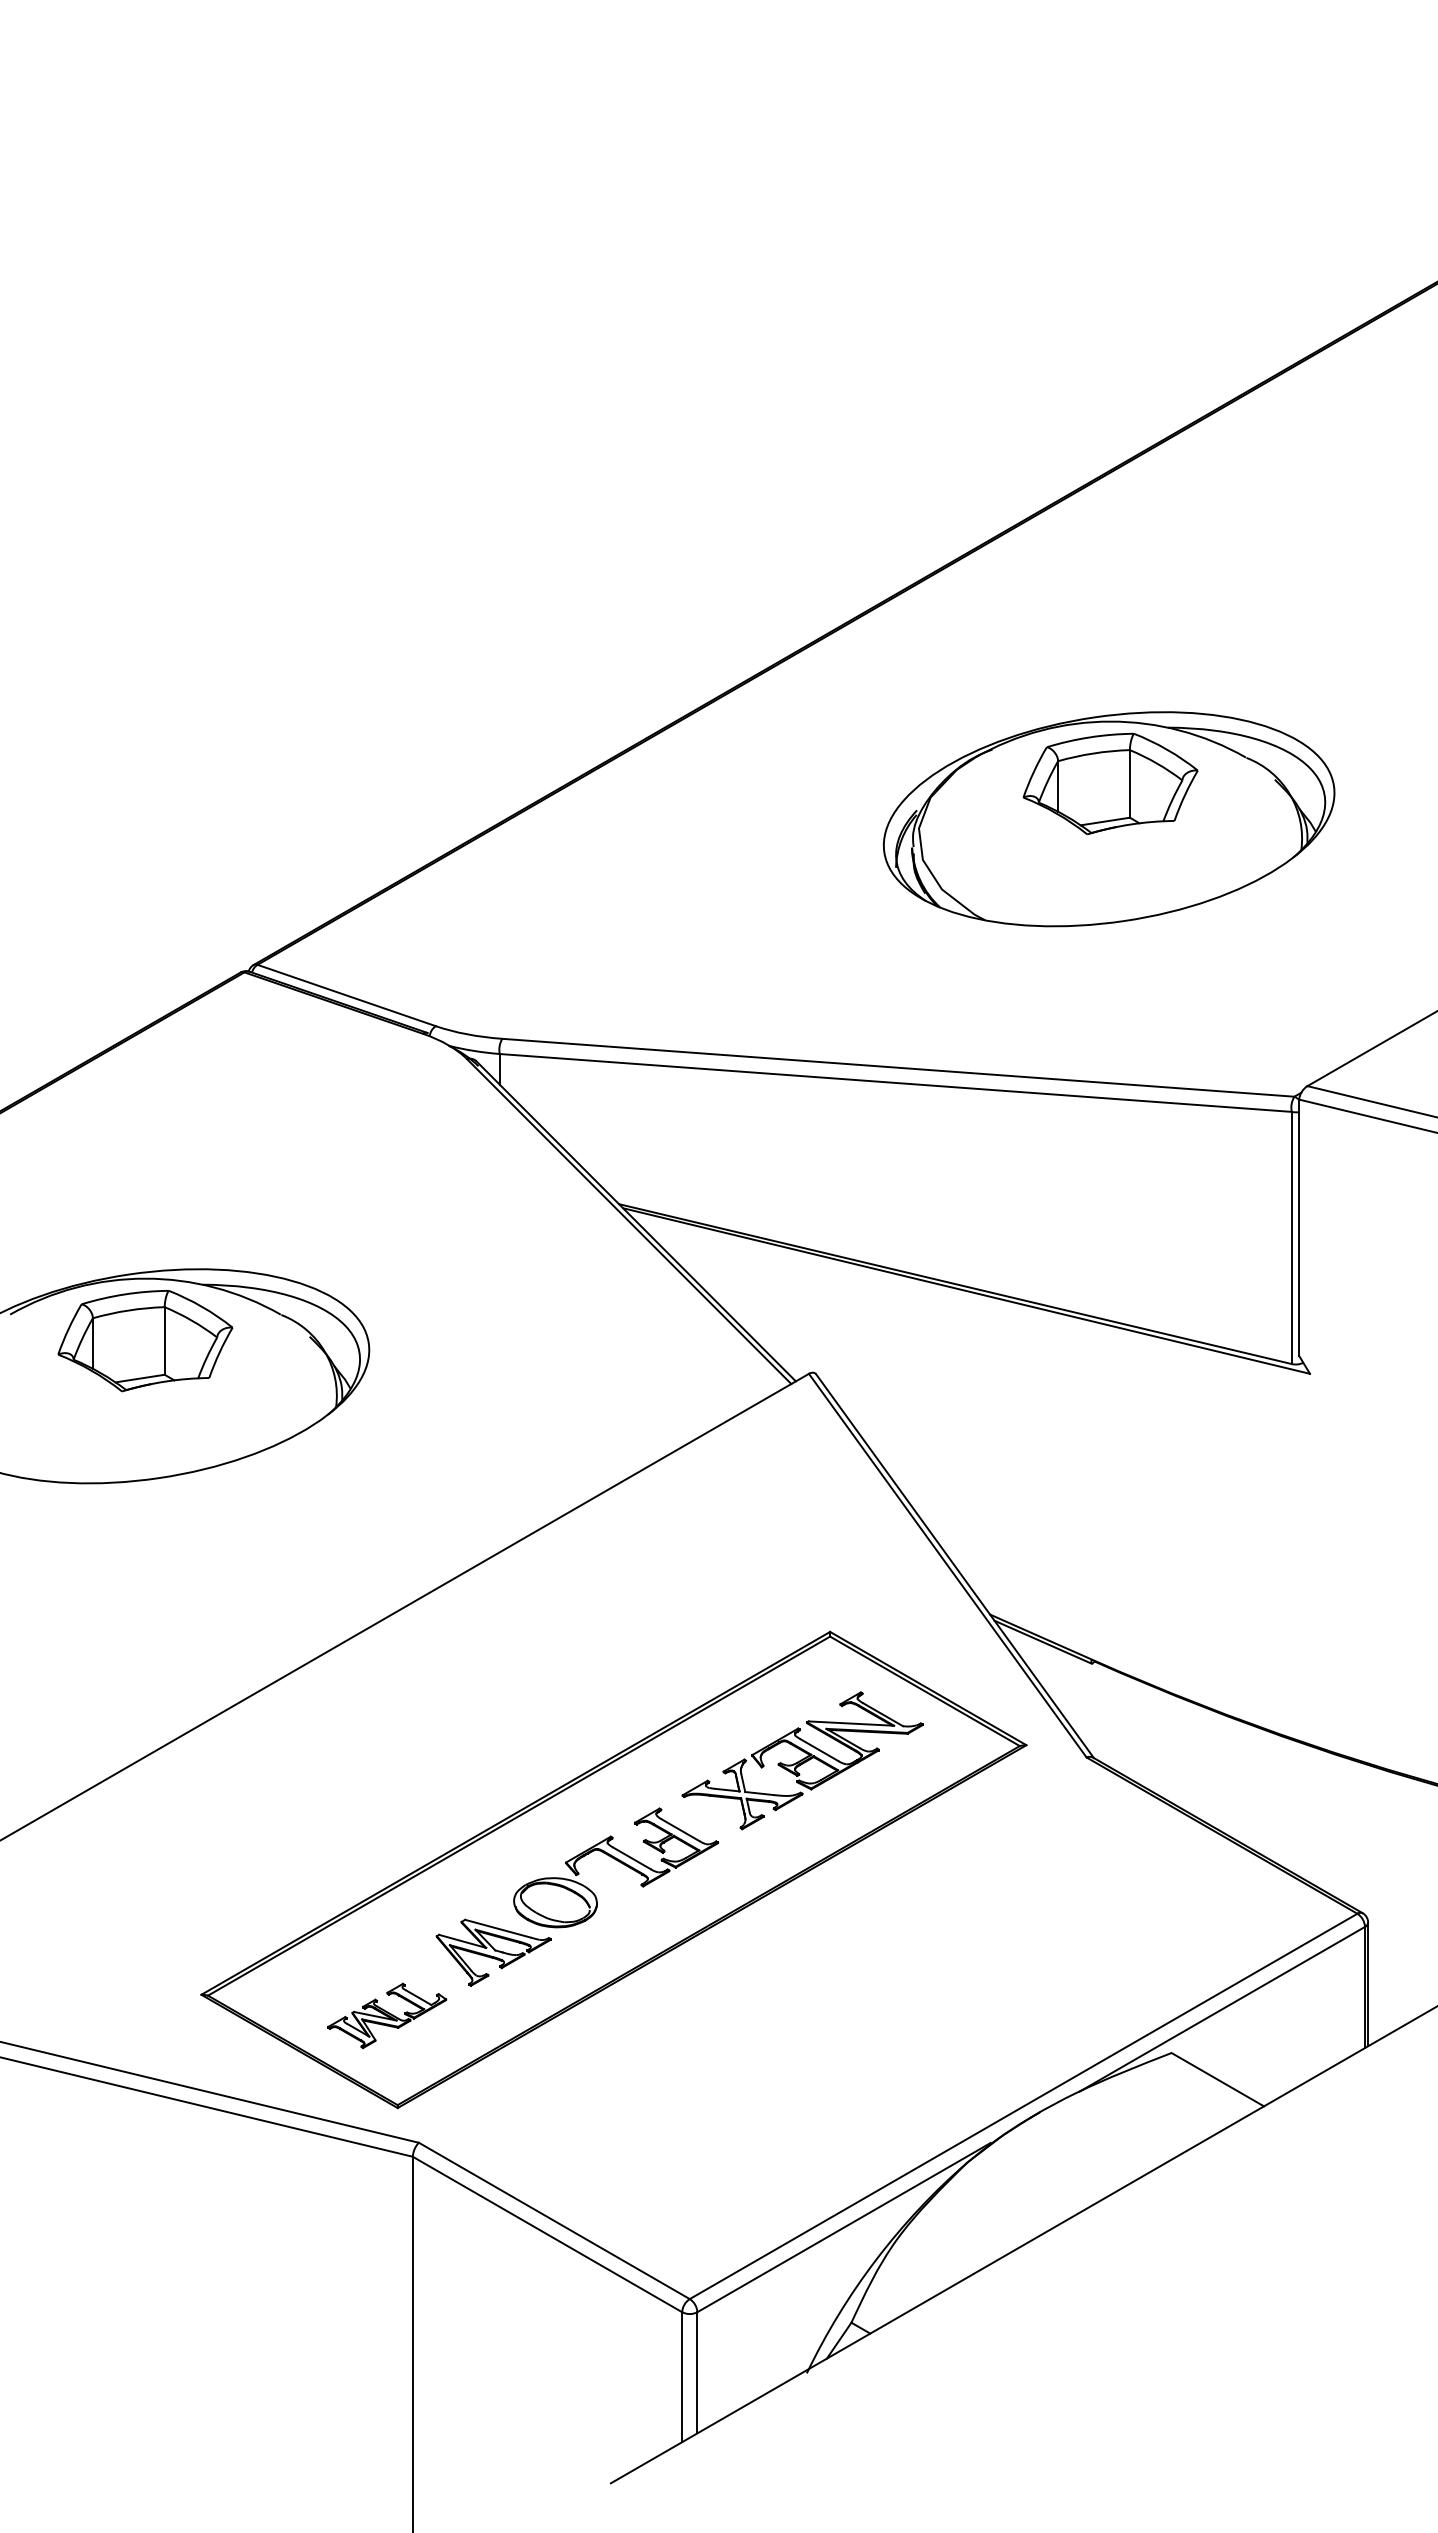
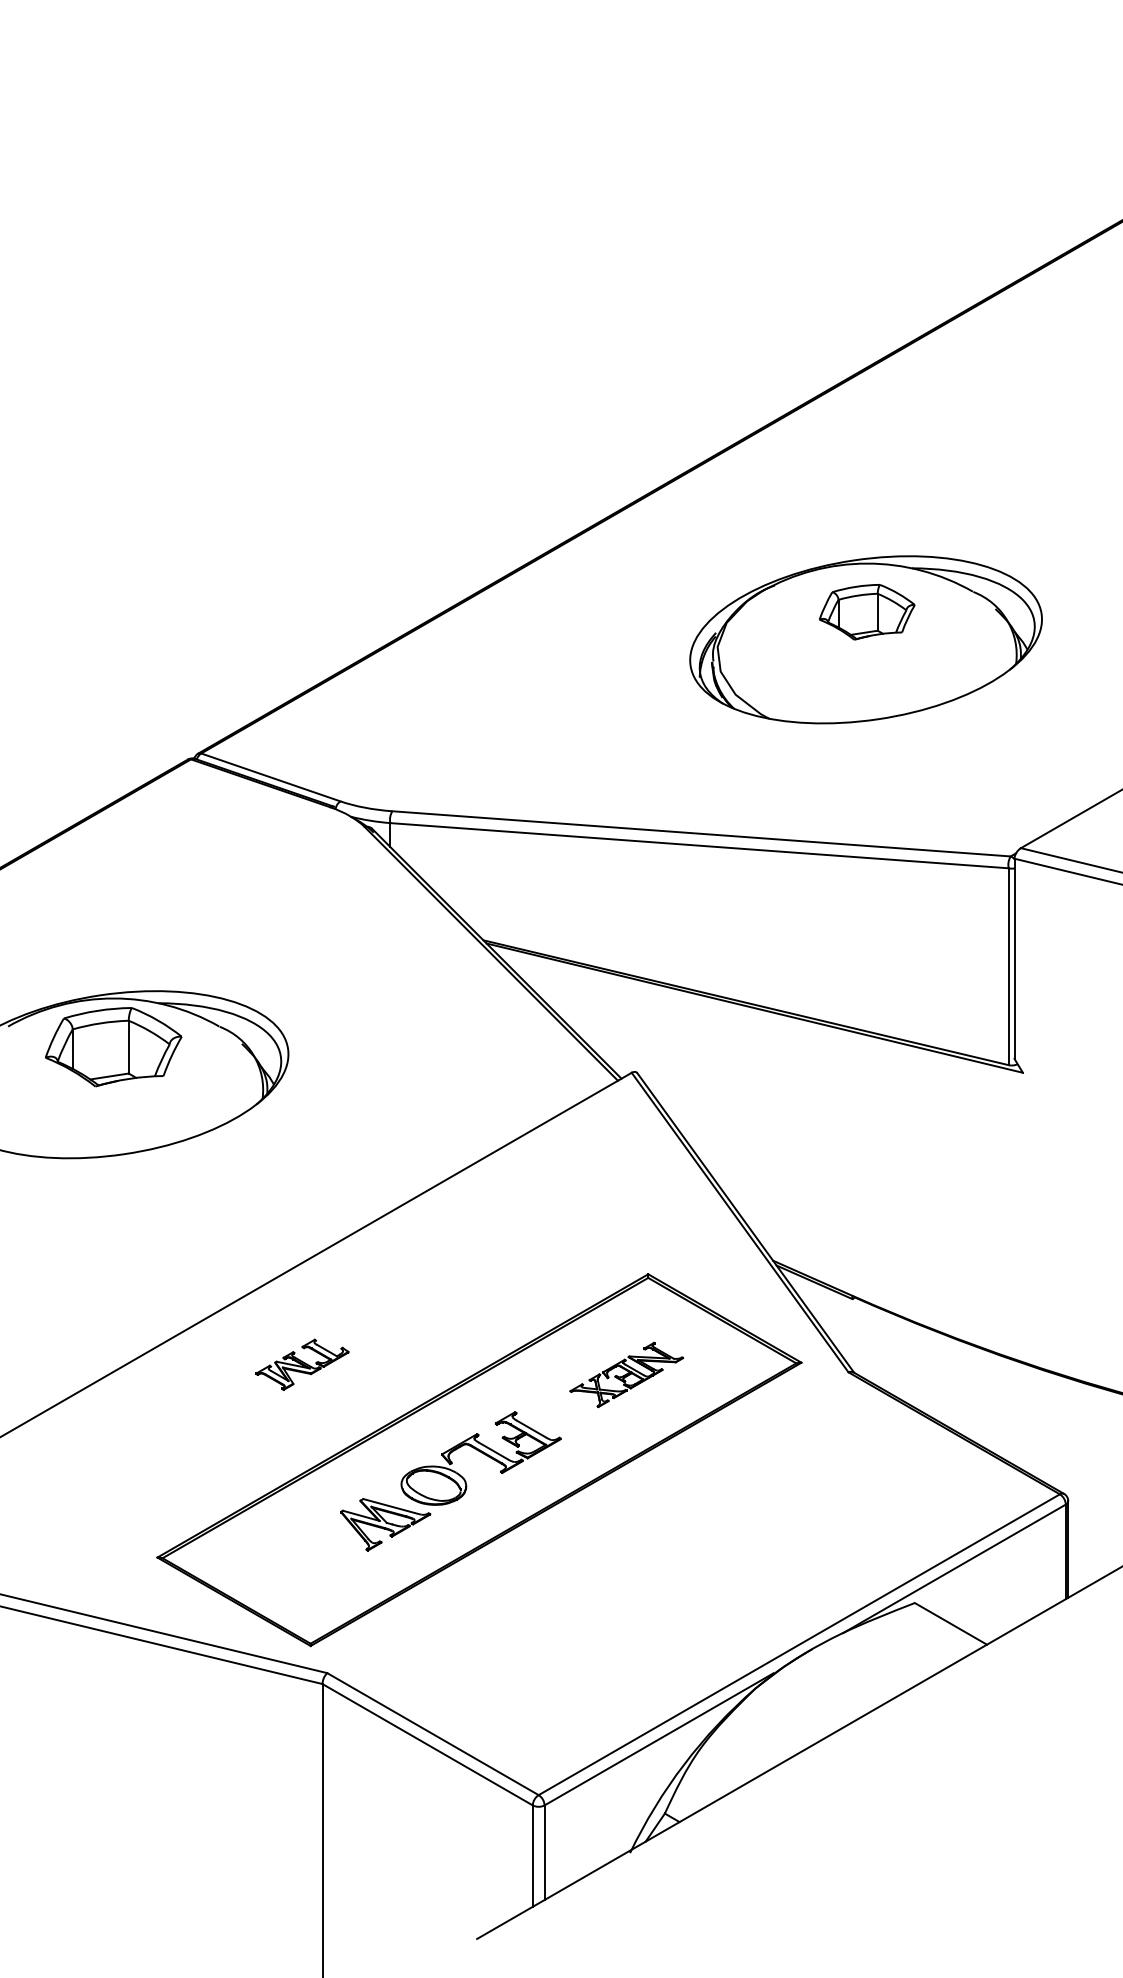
part: (1110, 783) -> (867, 611), size x0.7
part: (802, 1760) -> (626, 1374), size x0.6
part: (387, 2015) -> (302, 1364), moved

